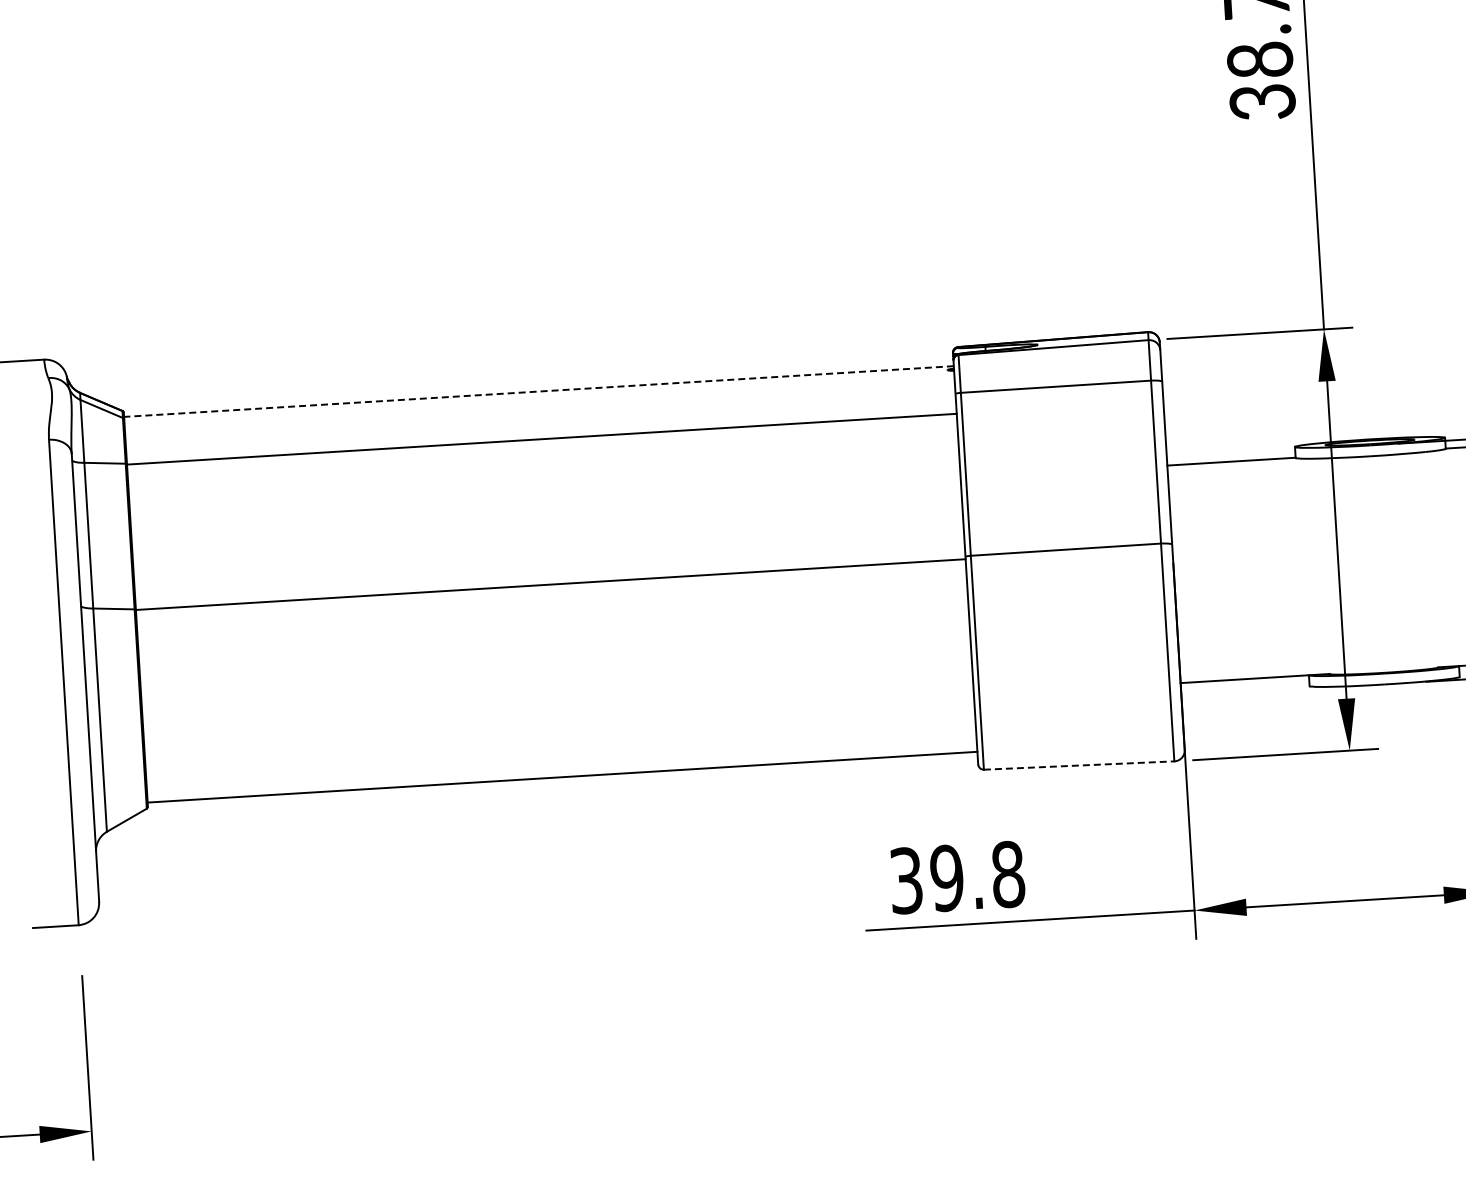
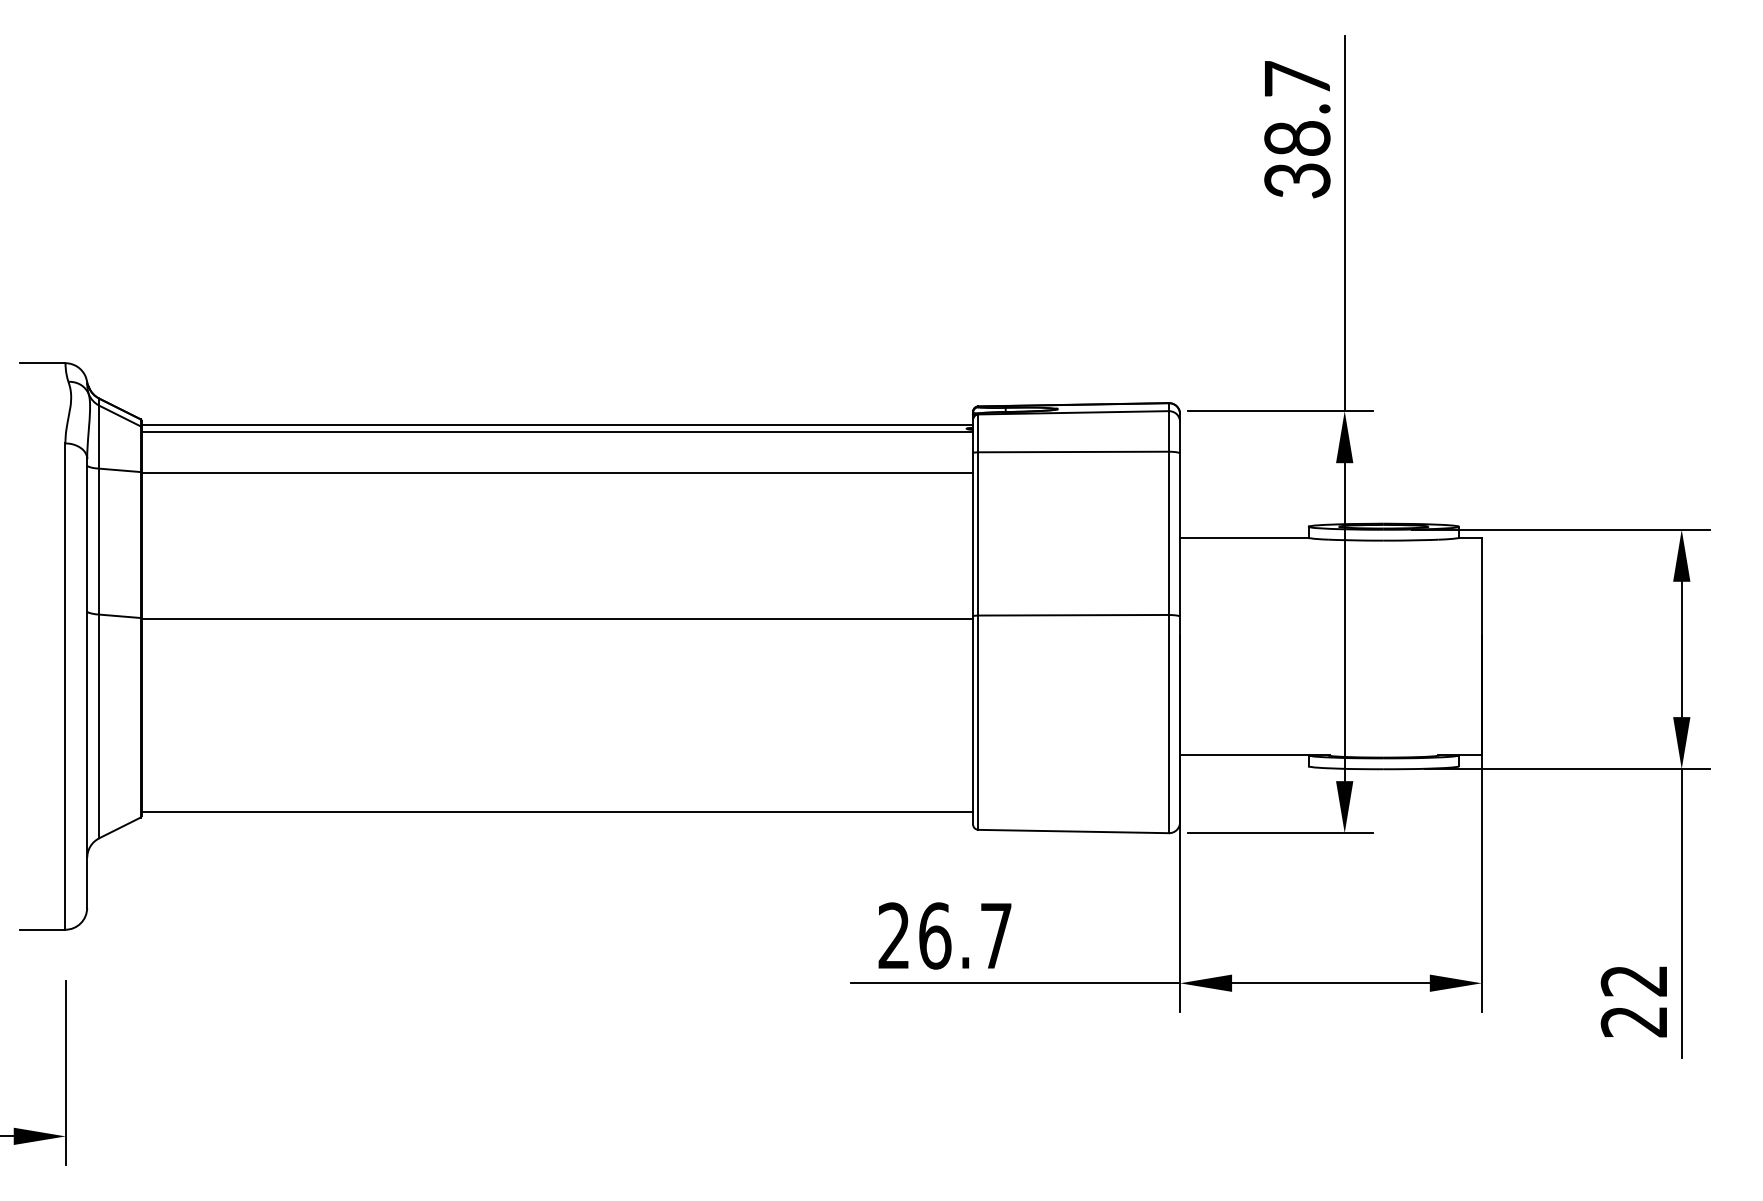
line: (539, 391) -> (557, 425), dashed -> solid
line: (539, 398) -> (557, 432), added
line: (1079, 765) -> (1074, 831), dashed -> solid
text: (957, 877) -> (945, 935), 39.8 -> 26.7

